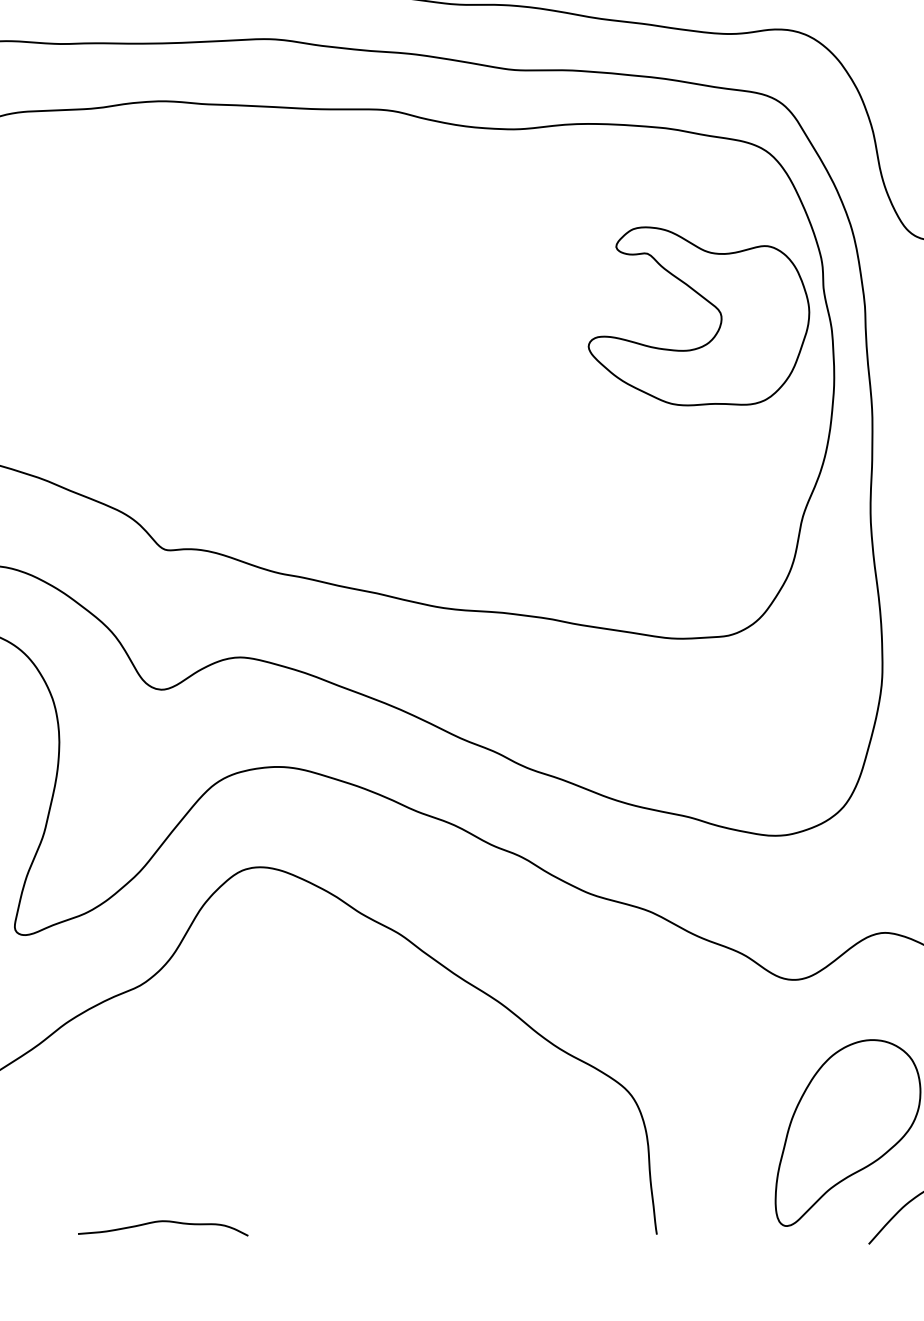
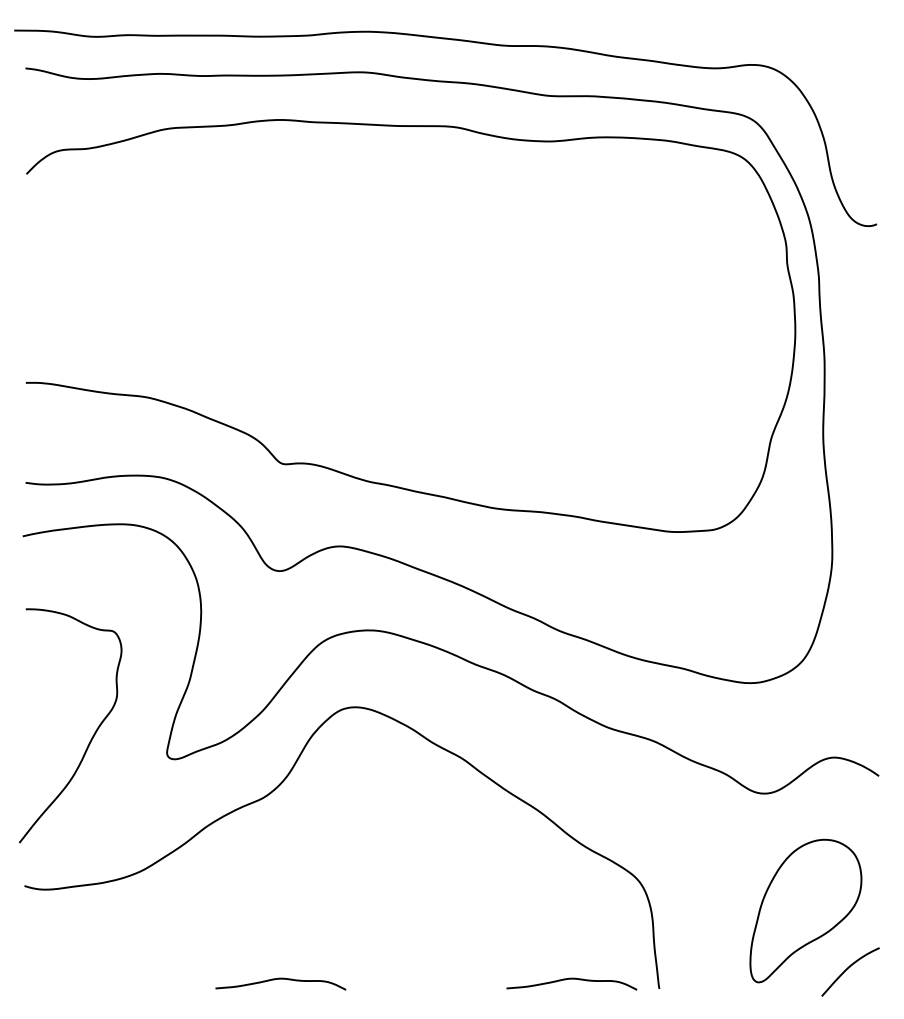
part: (709, 304) -> (699, 275), removed
curve: (542, 1222) -> (571, 979), added

